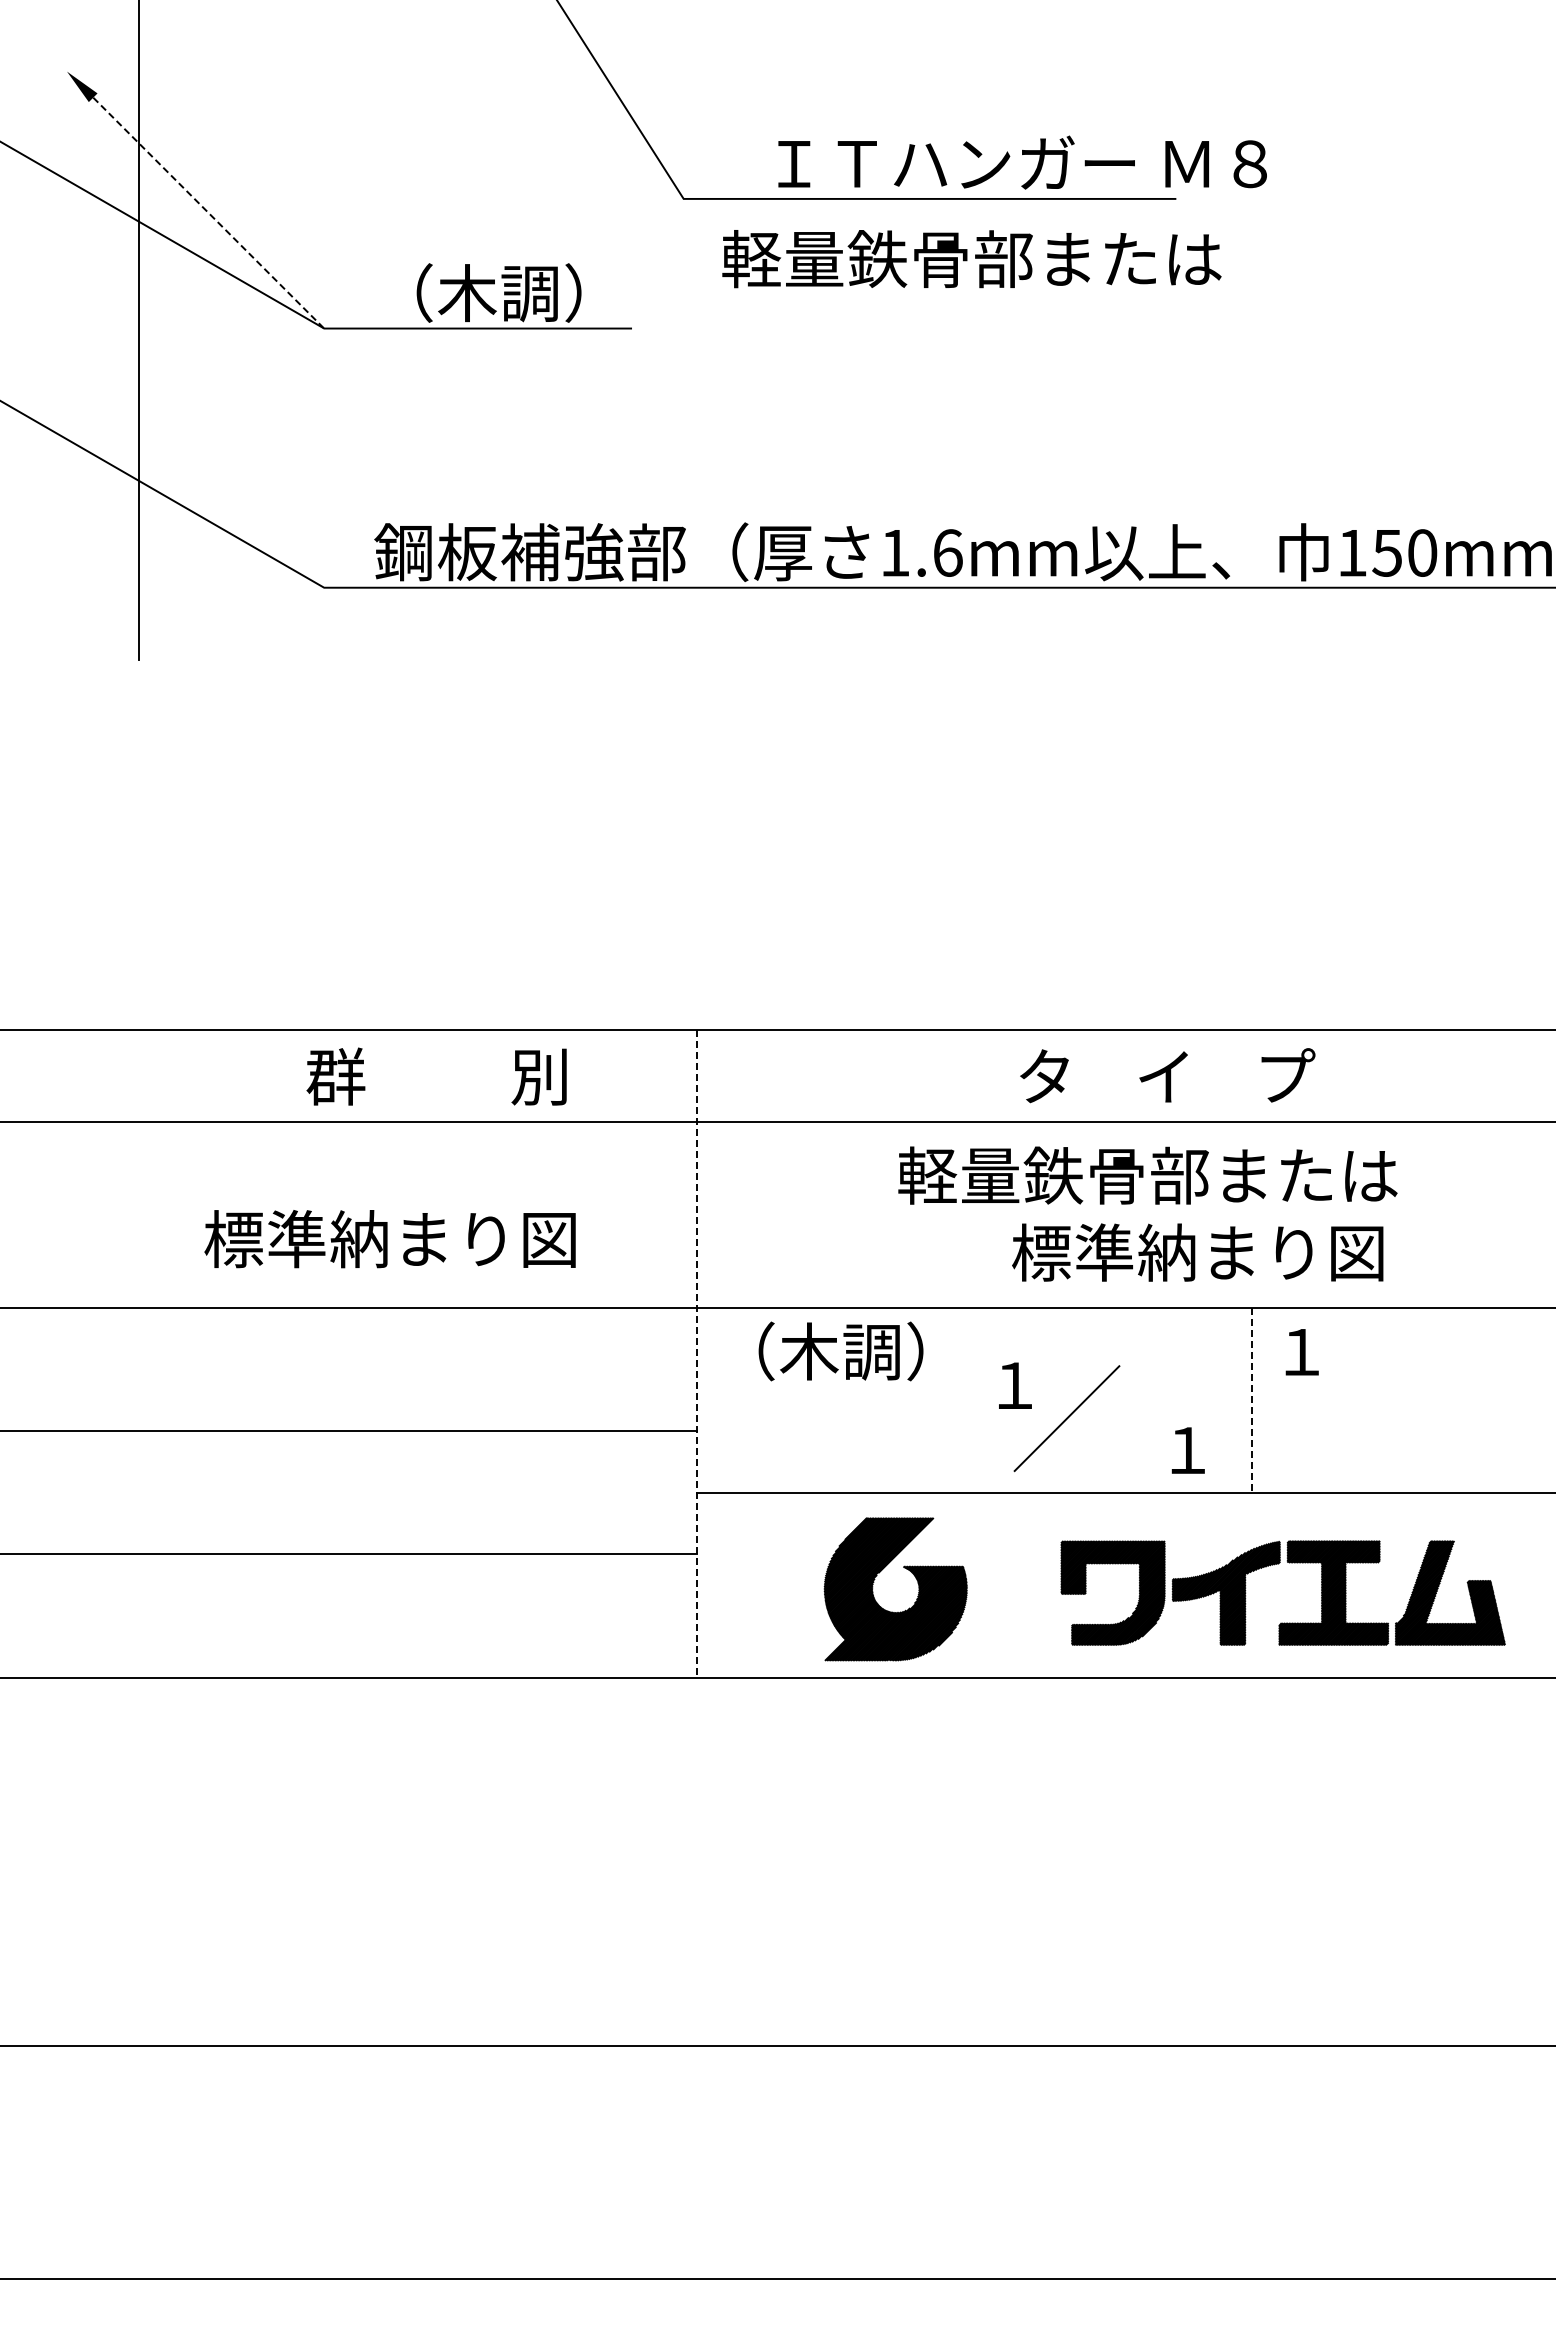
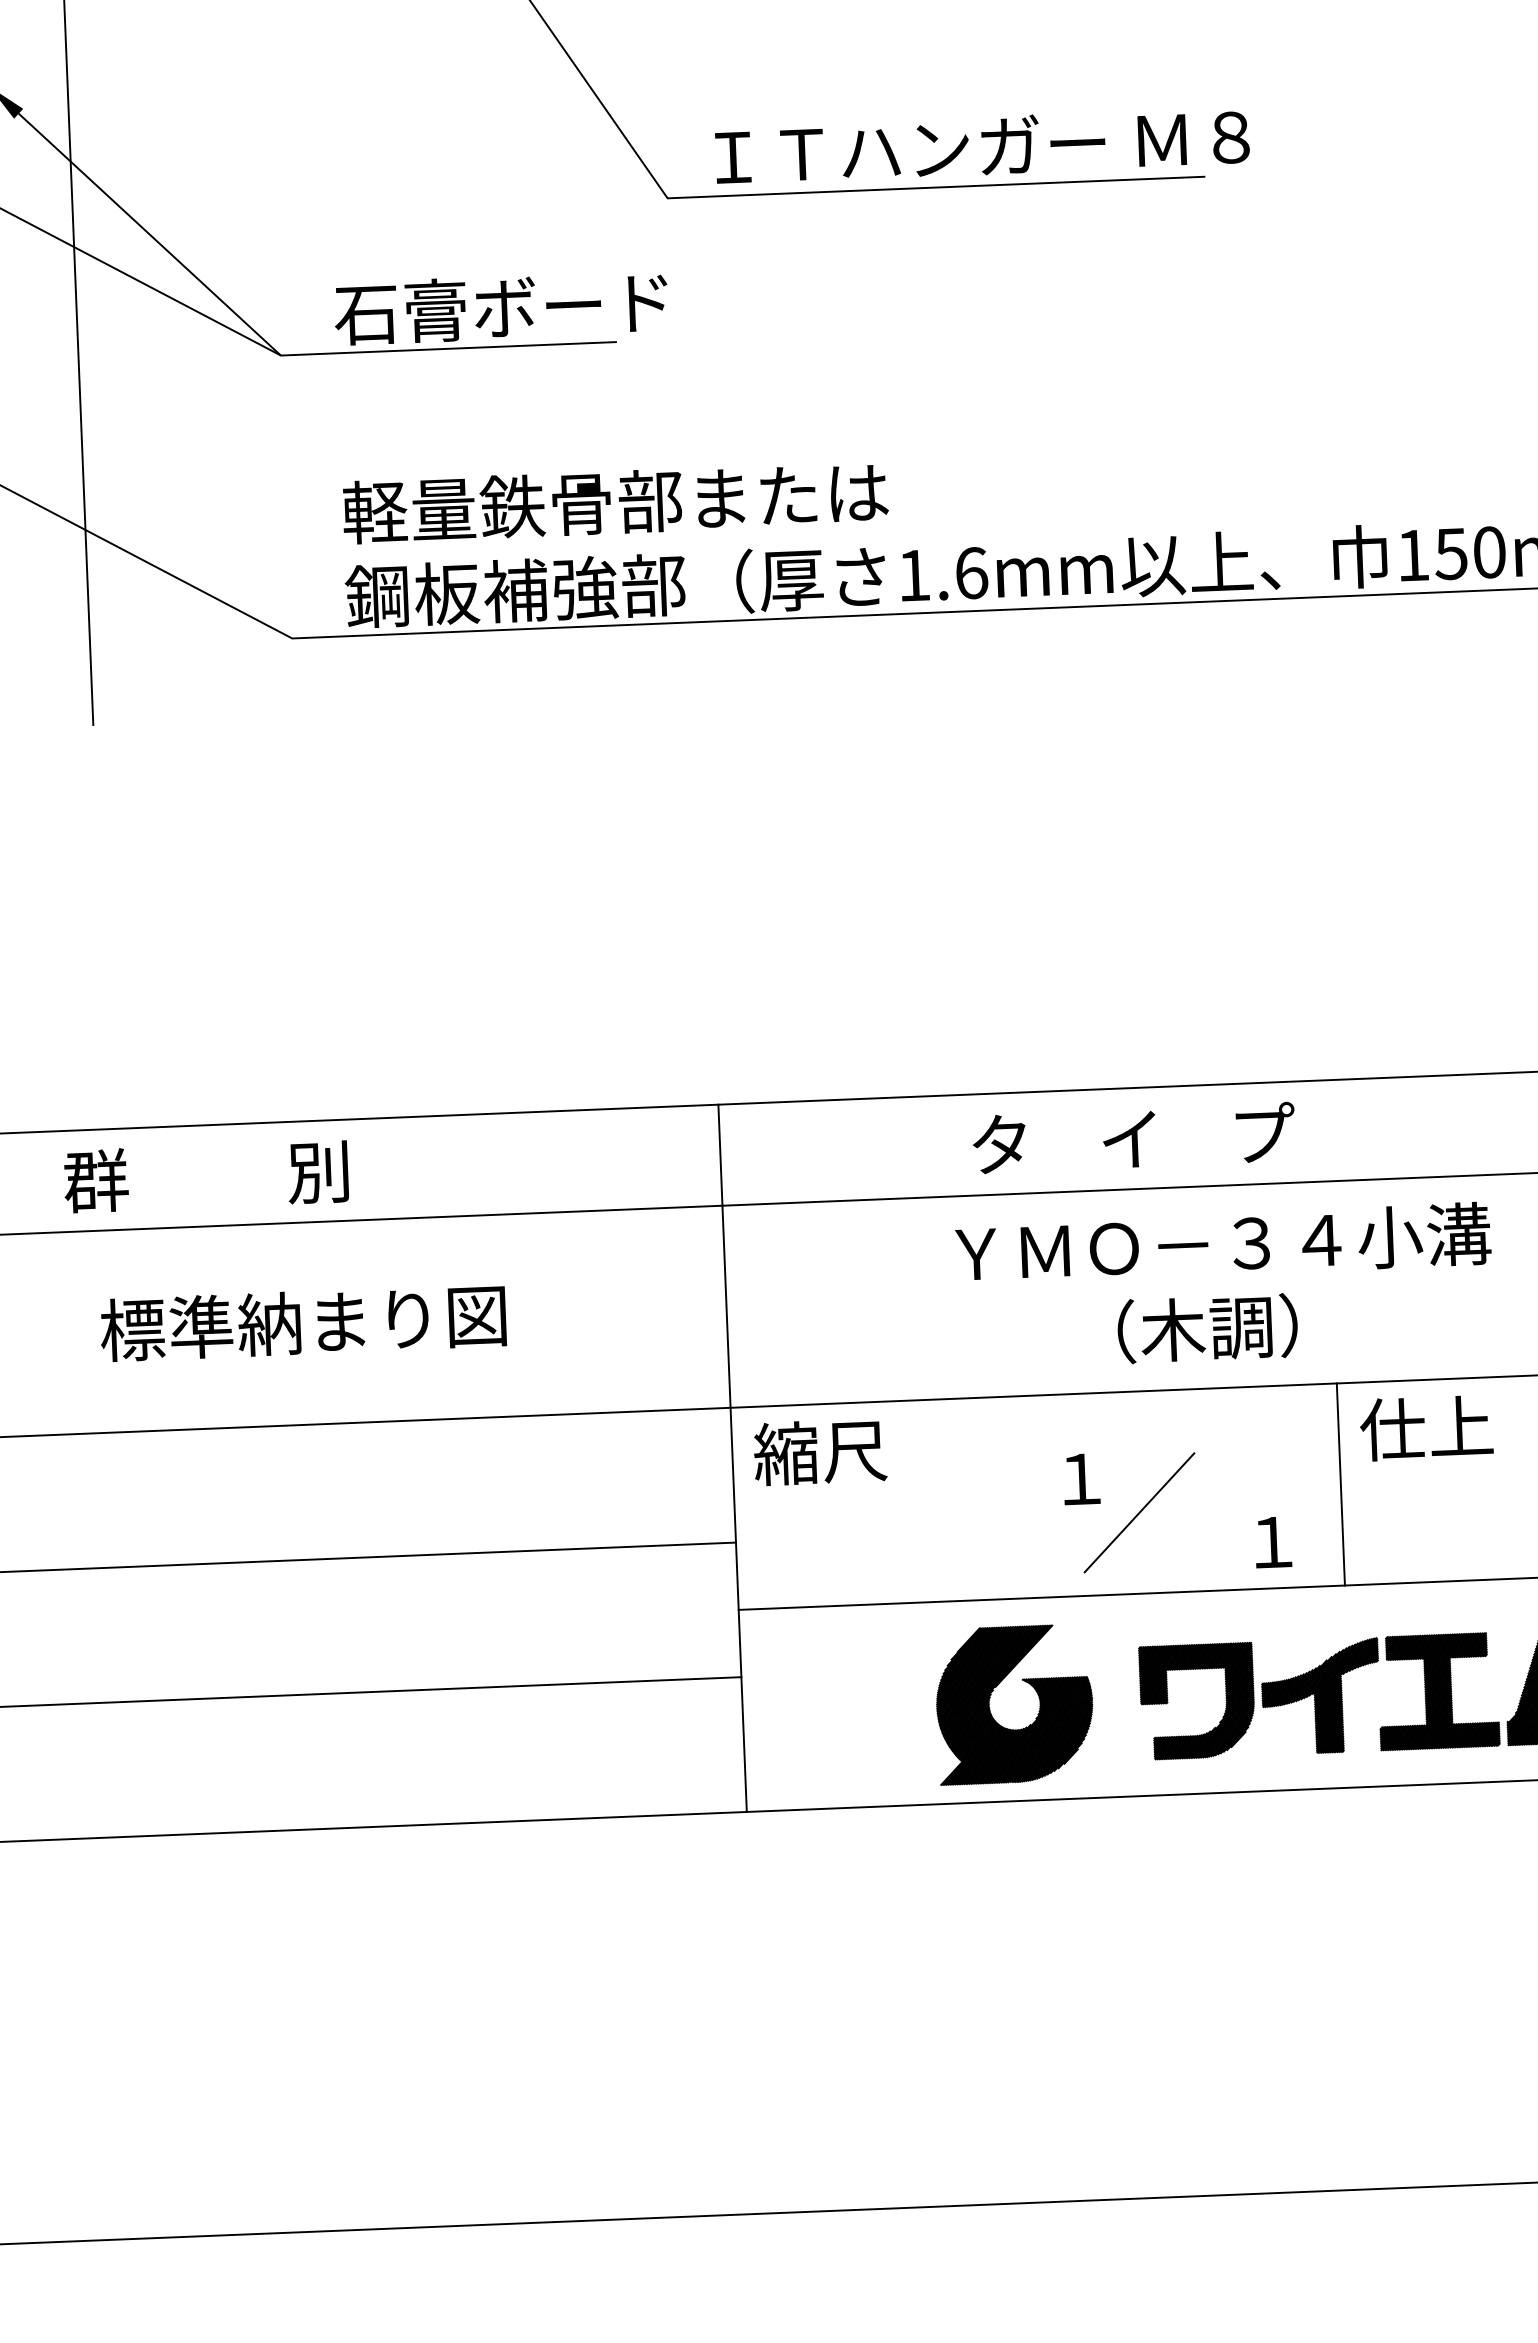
text: (1022, 162) -> (982, 145), moved
line: (209, 213) -> (150, 235), dashed -> solid
text: (971, 259) -> (615, 502), moved
text: (527, 292) -> (501, 307), （木調） -> 石膏ボード
text: (1167, 1075) -> (1133, 1137), moved
text: (436, 1076) -> (205, 1176), moved
text: (1148, 1175) -> (1217, 1243), 軽量鉄骨部または -> ＹＭＯ－３４小溝
text: (389, 1239) -> (302, 1323), moved
text: (1197, 1252) -> (1274, 1325), 標準納まり図 -> （木調）
text: (819, 1351) -> (866, 1450), （木調） -> 縮尺
text: (1332, 1351) -> (1426, 1427), １ -> 仕上
line: (696, 1353) -> (732, 1457), dashed -> solid
line: (1252, 1400) -> (1341, 1484), dashed -> solid
part: (873, 1588) -> (990, 1704), moved

